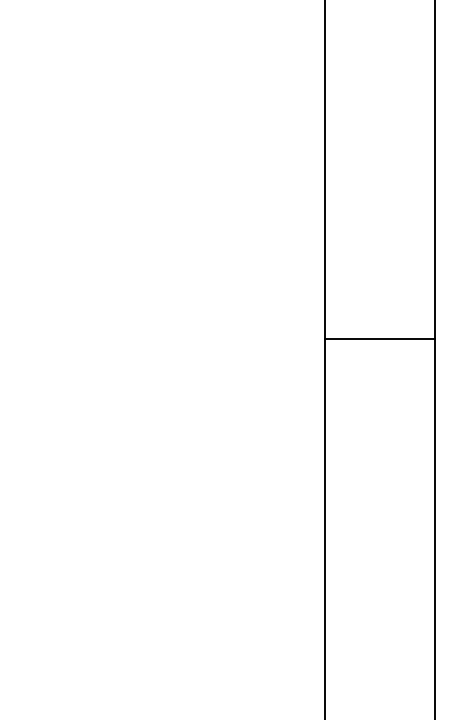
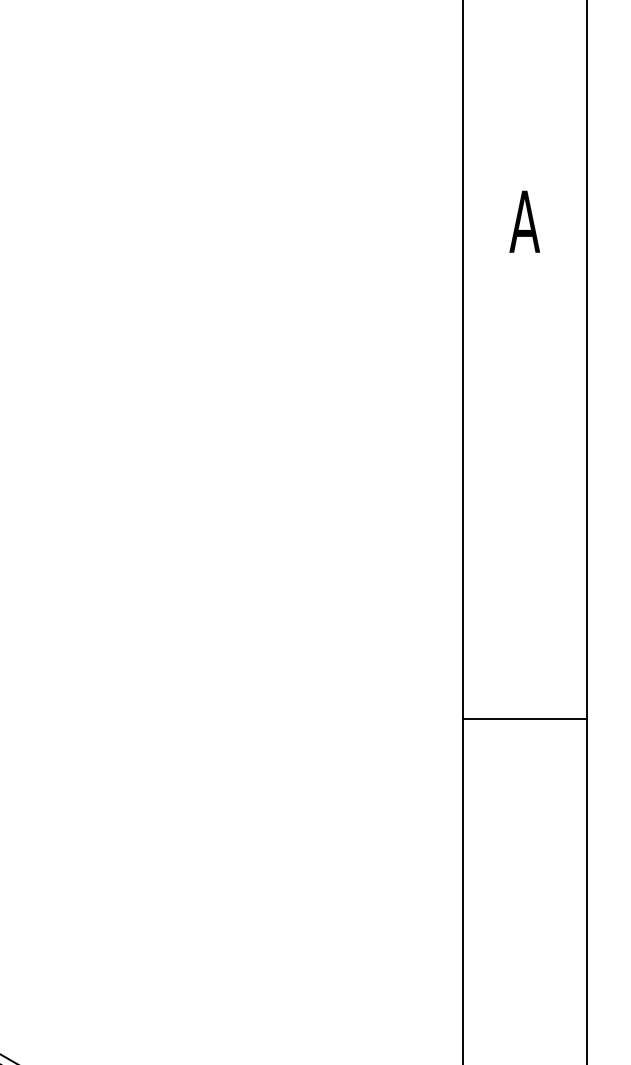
line: (380, 339) -> (525, 719), moved

